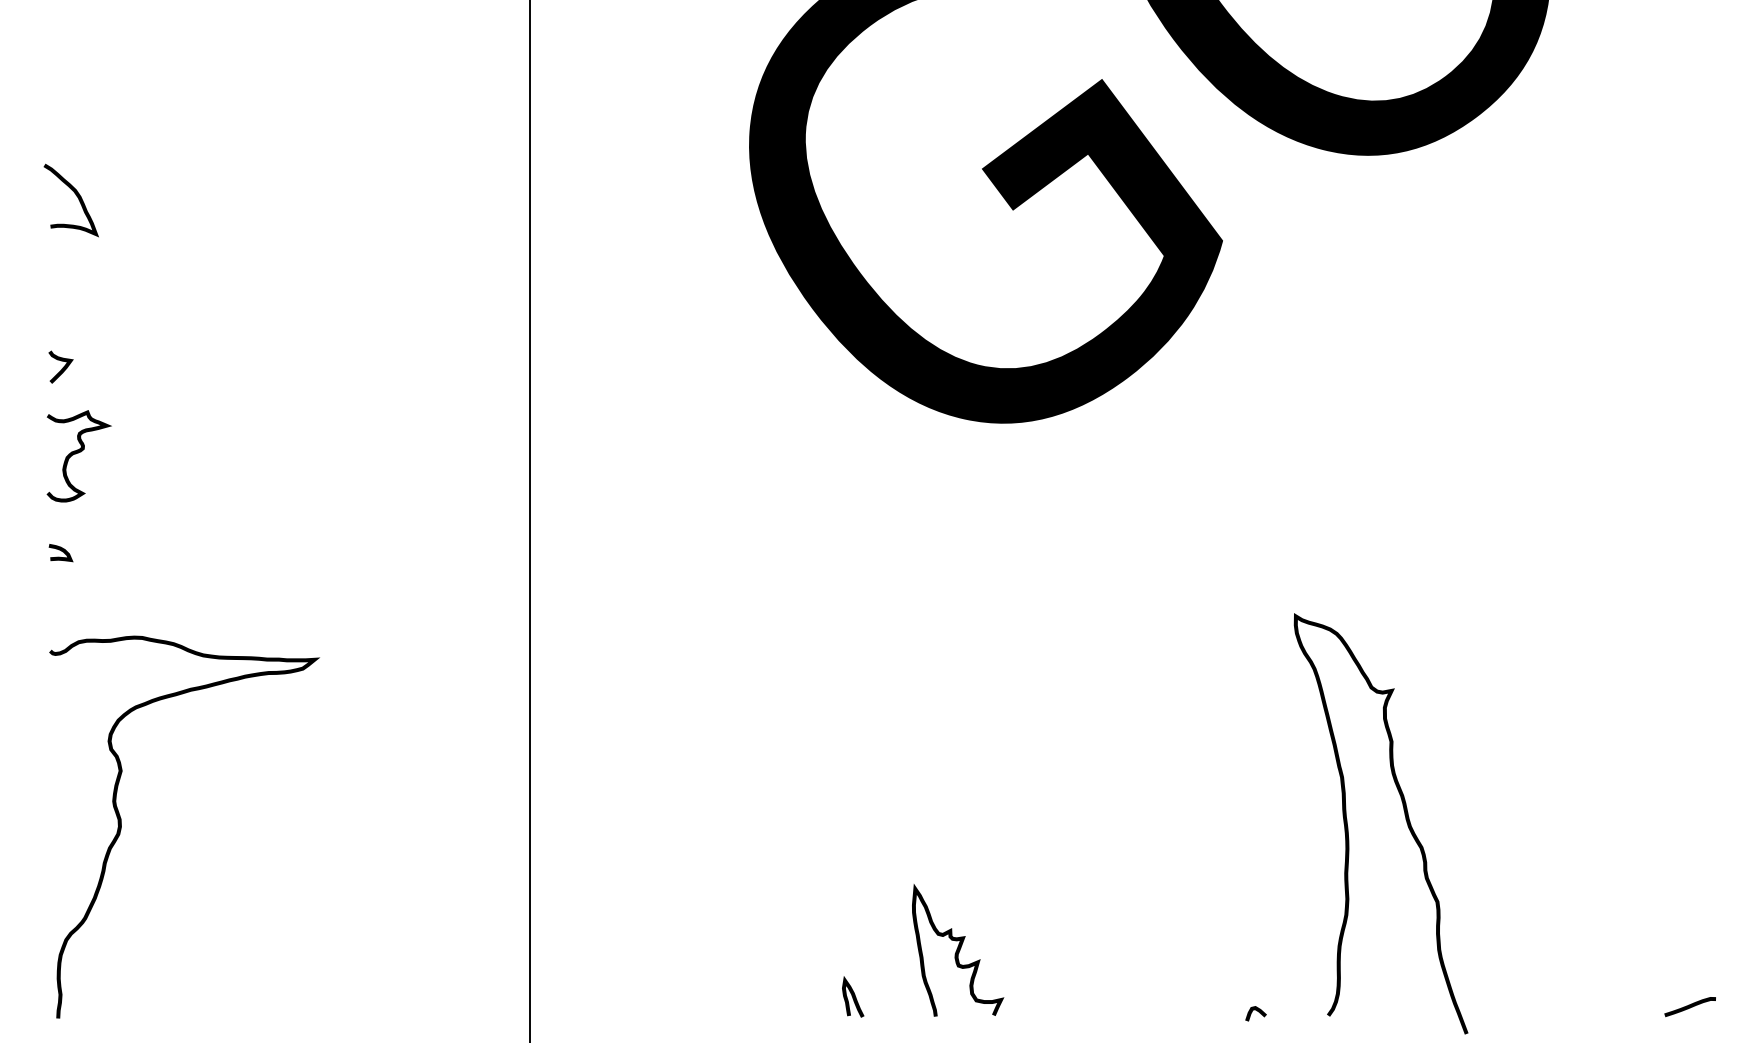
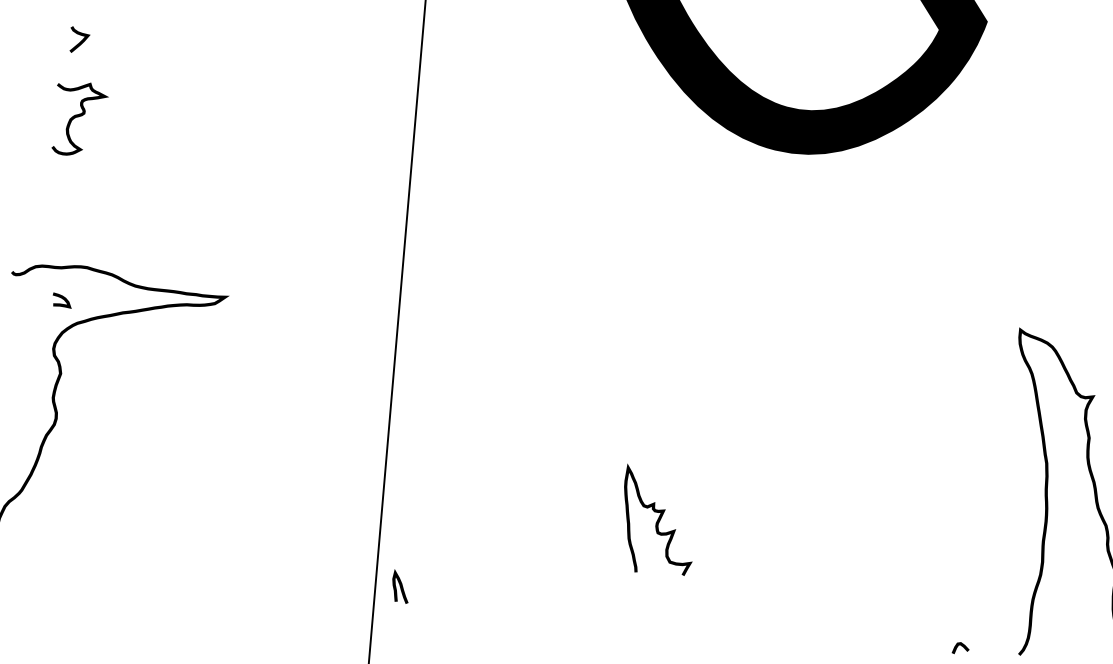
curve: (62, 367) -> (80, 40), moved
curve: (76, 454) -> (78, 117), moved
curve: (61, 551) -> (62, 299), moved
curve: (958, 950) -> (658, 520), moved
curve: (853, 996) -> (401, 586), moved

